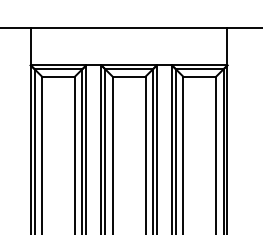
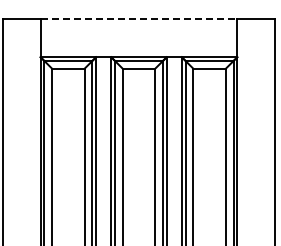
line: (129, 27) -> (139, 19), solid -> dashed

